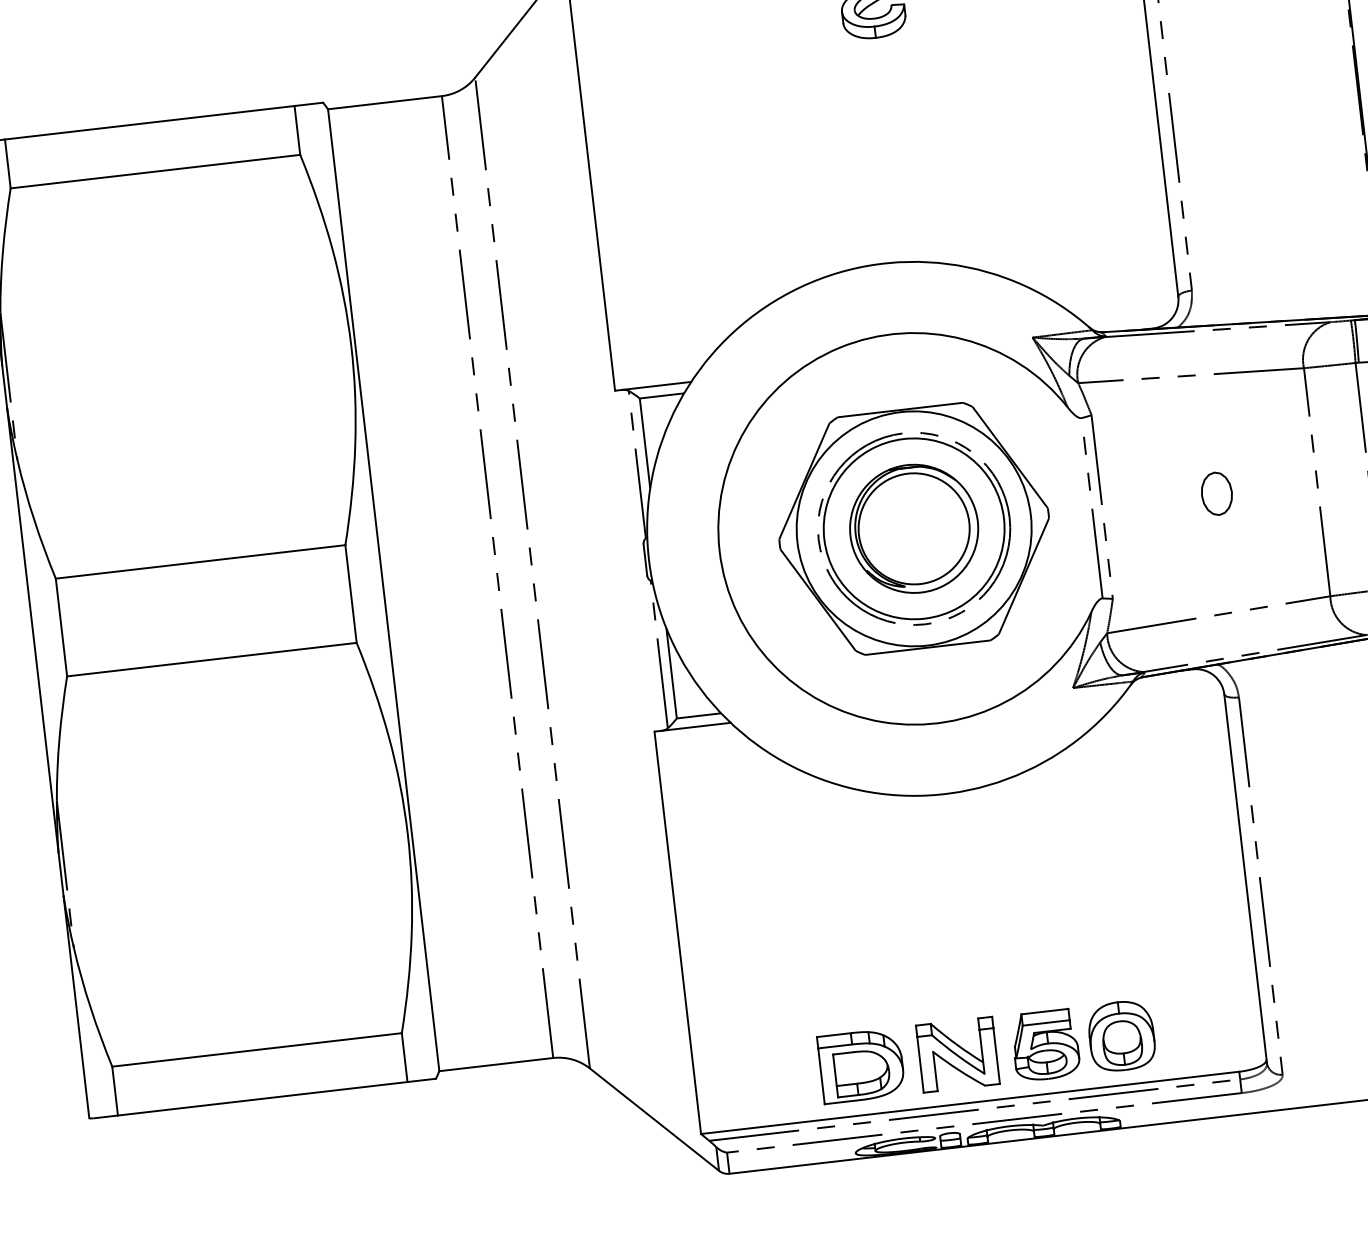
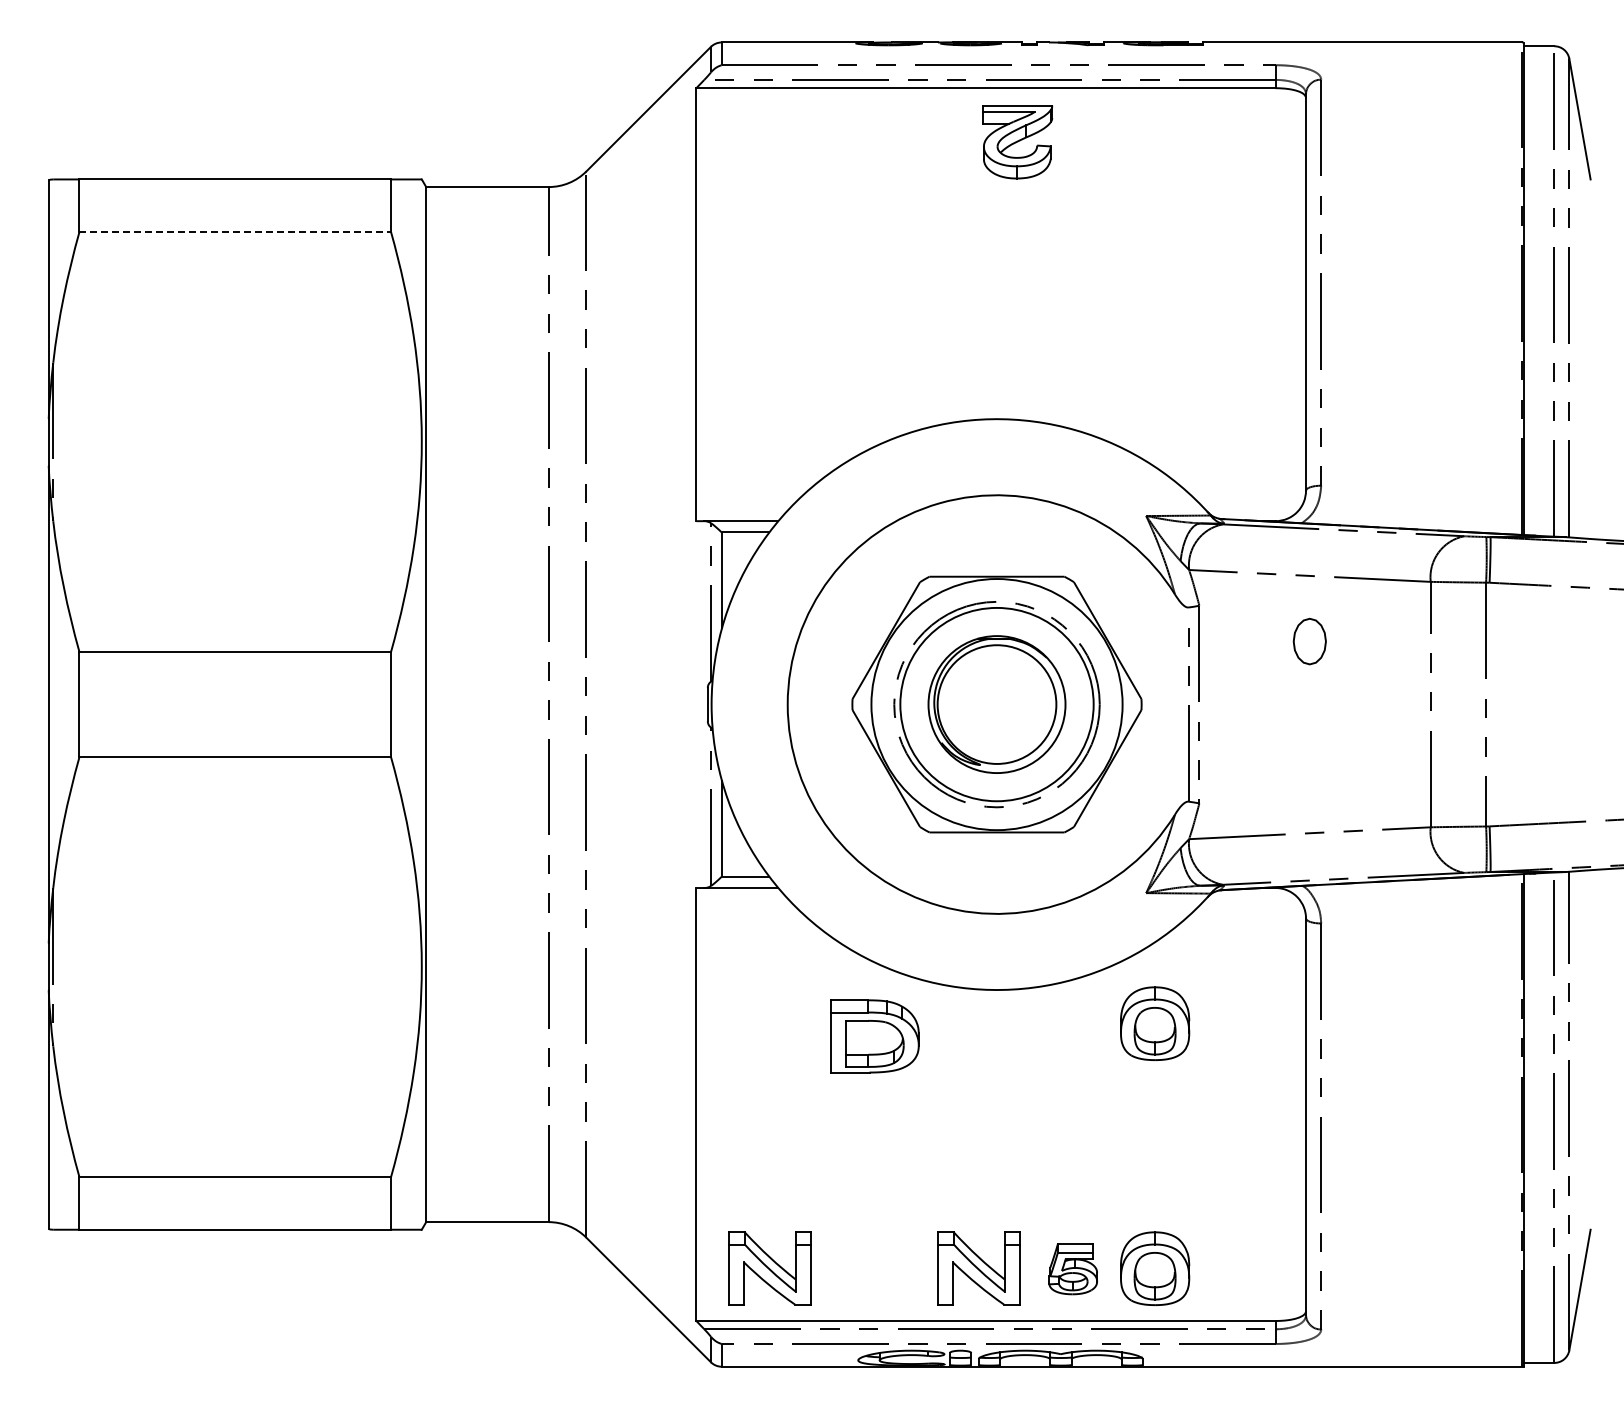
line: (155, 172) -> (235, 232), solid -> dashed
part: (1216, 493) -> (1309, 641), moved
part: (1095, 808) -> (1155, 1023), added
part: (1045, 1044) -> (1073, 1268), size x0.7
part: (860, 1066) -> (874, 1036), moved
part: (763, 1077) -> (769, 1268), added

